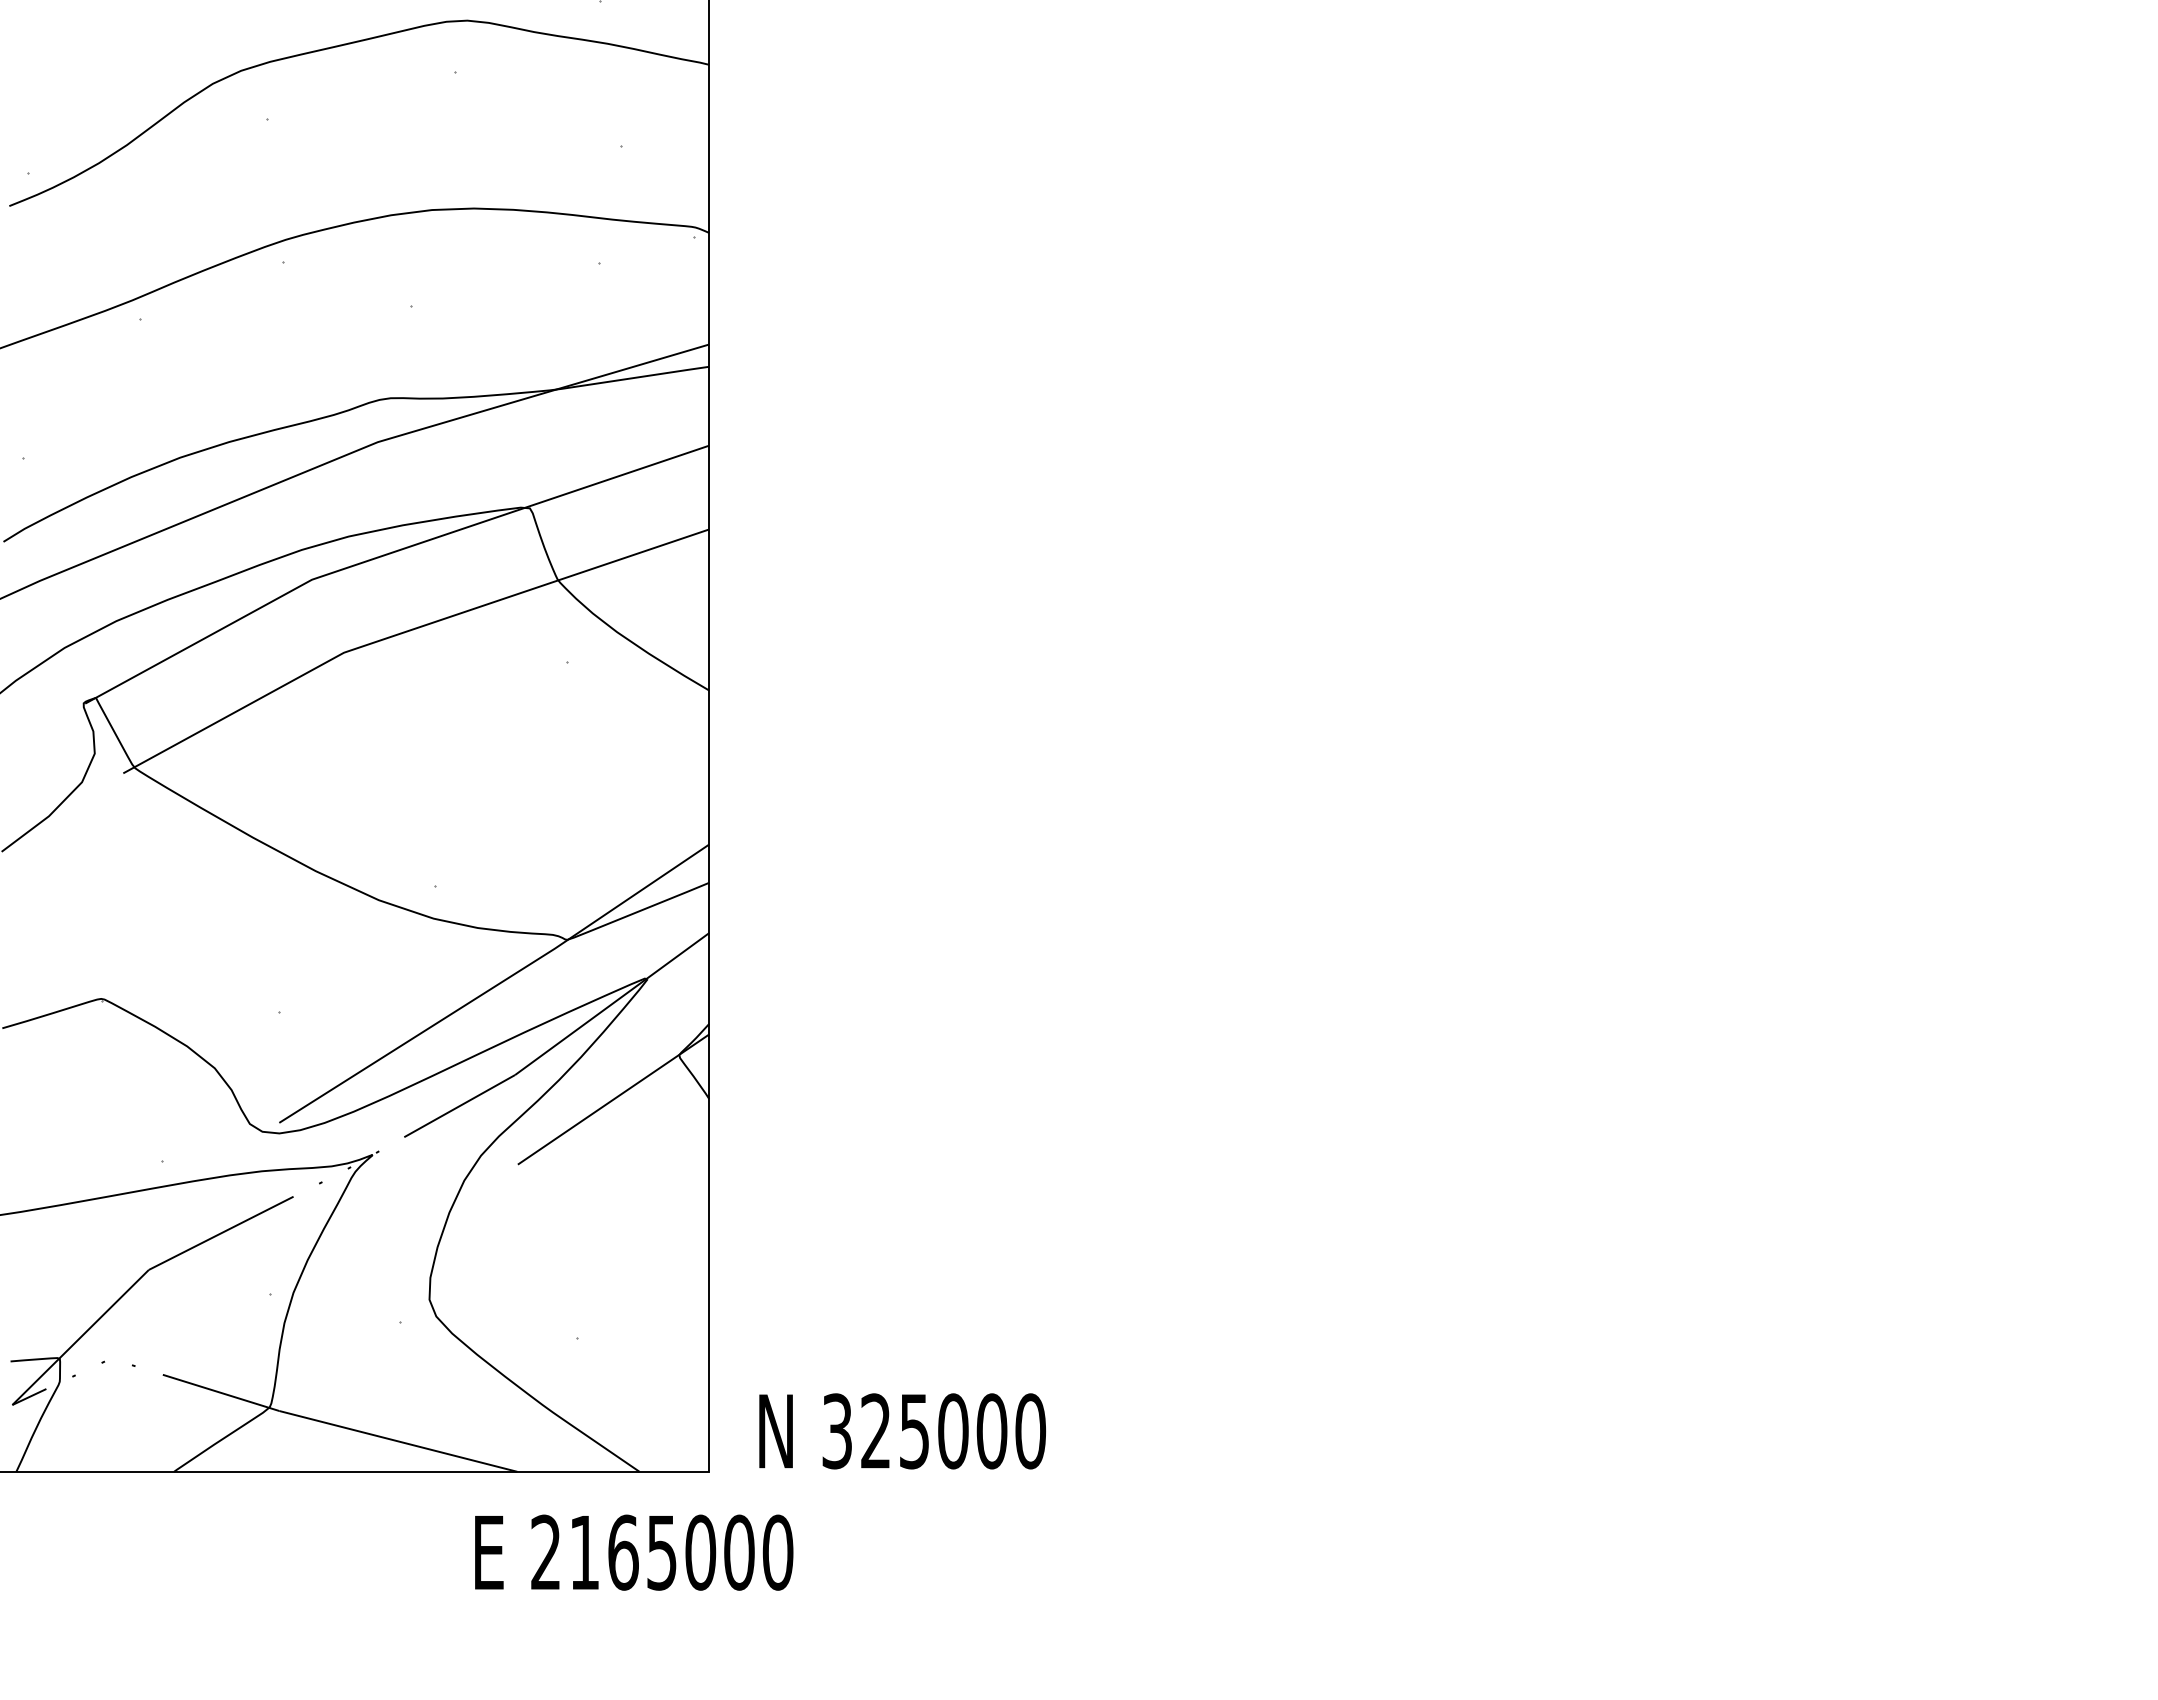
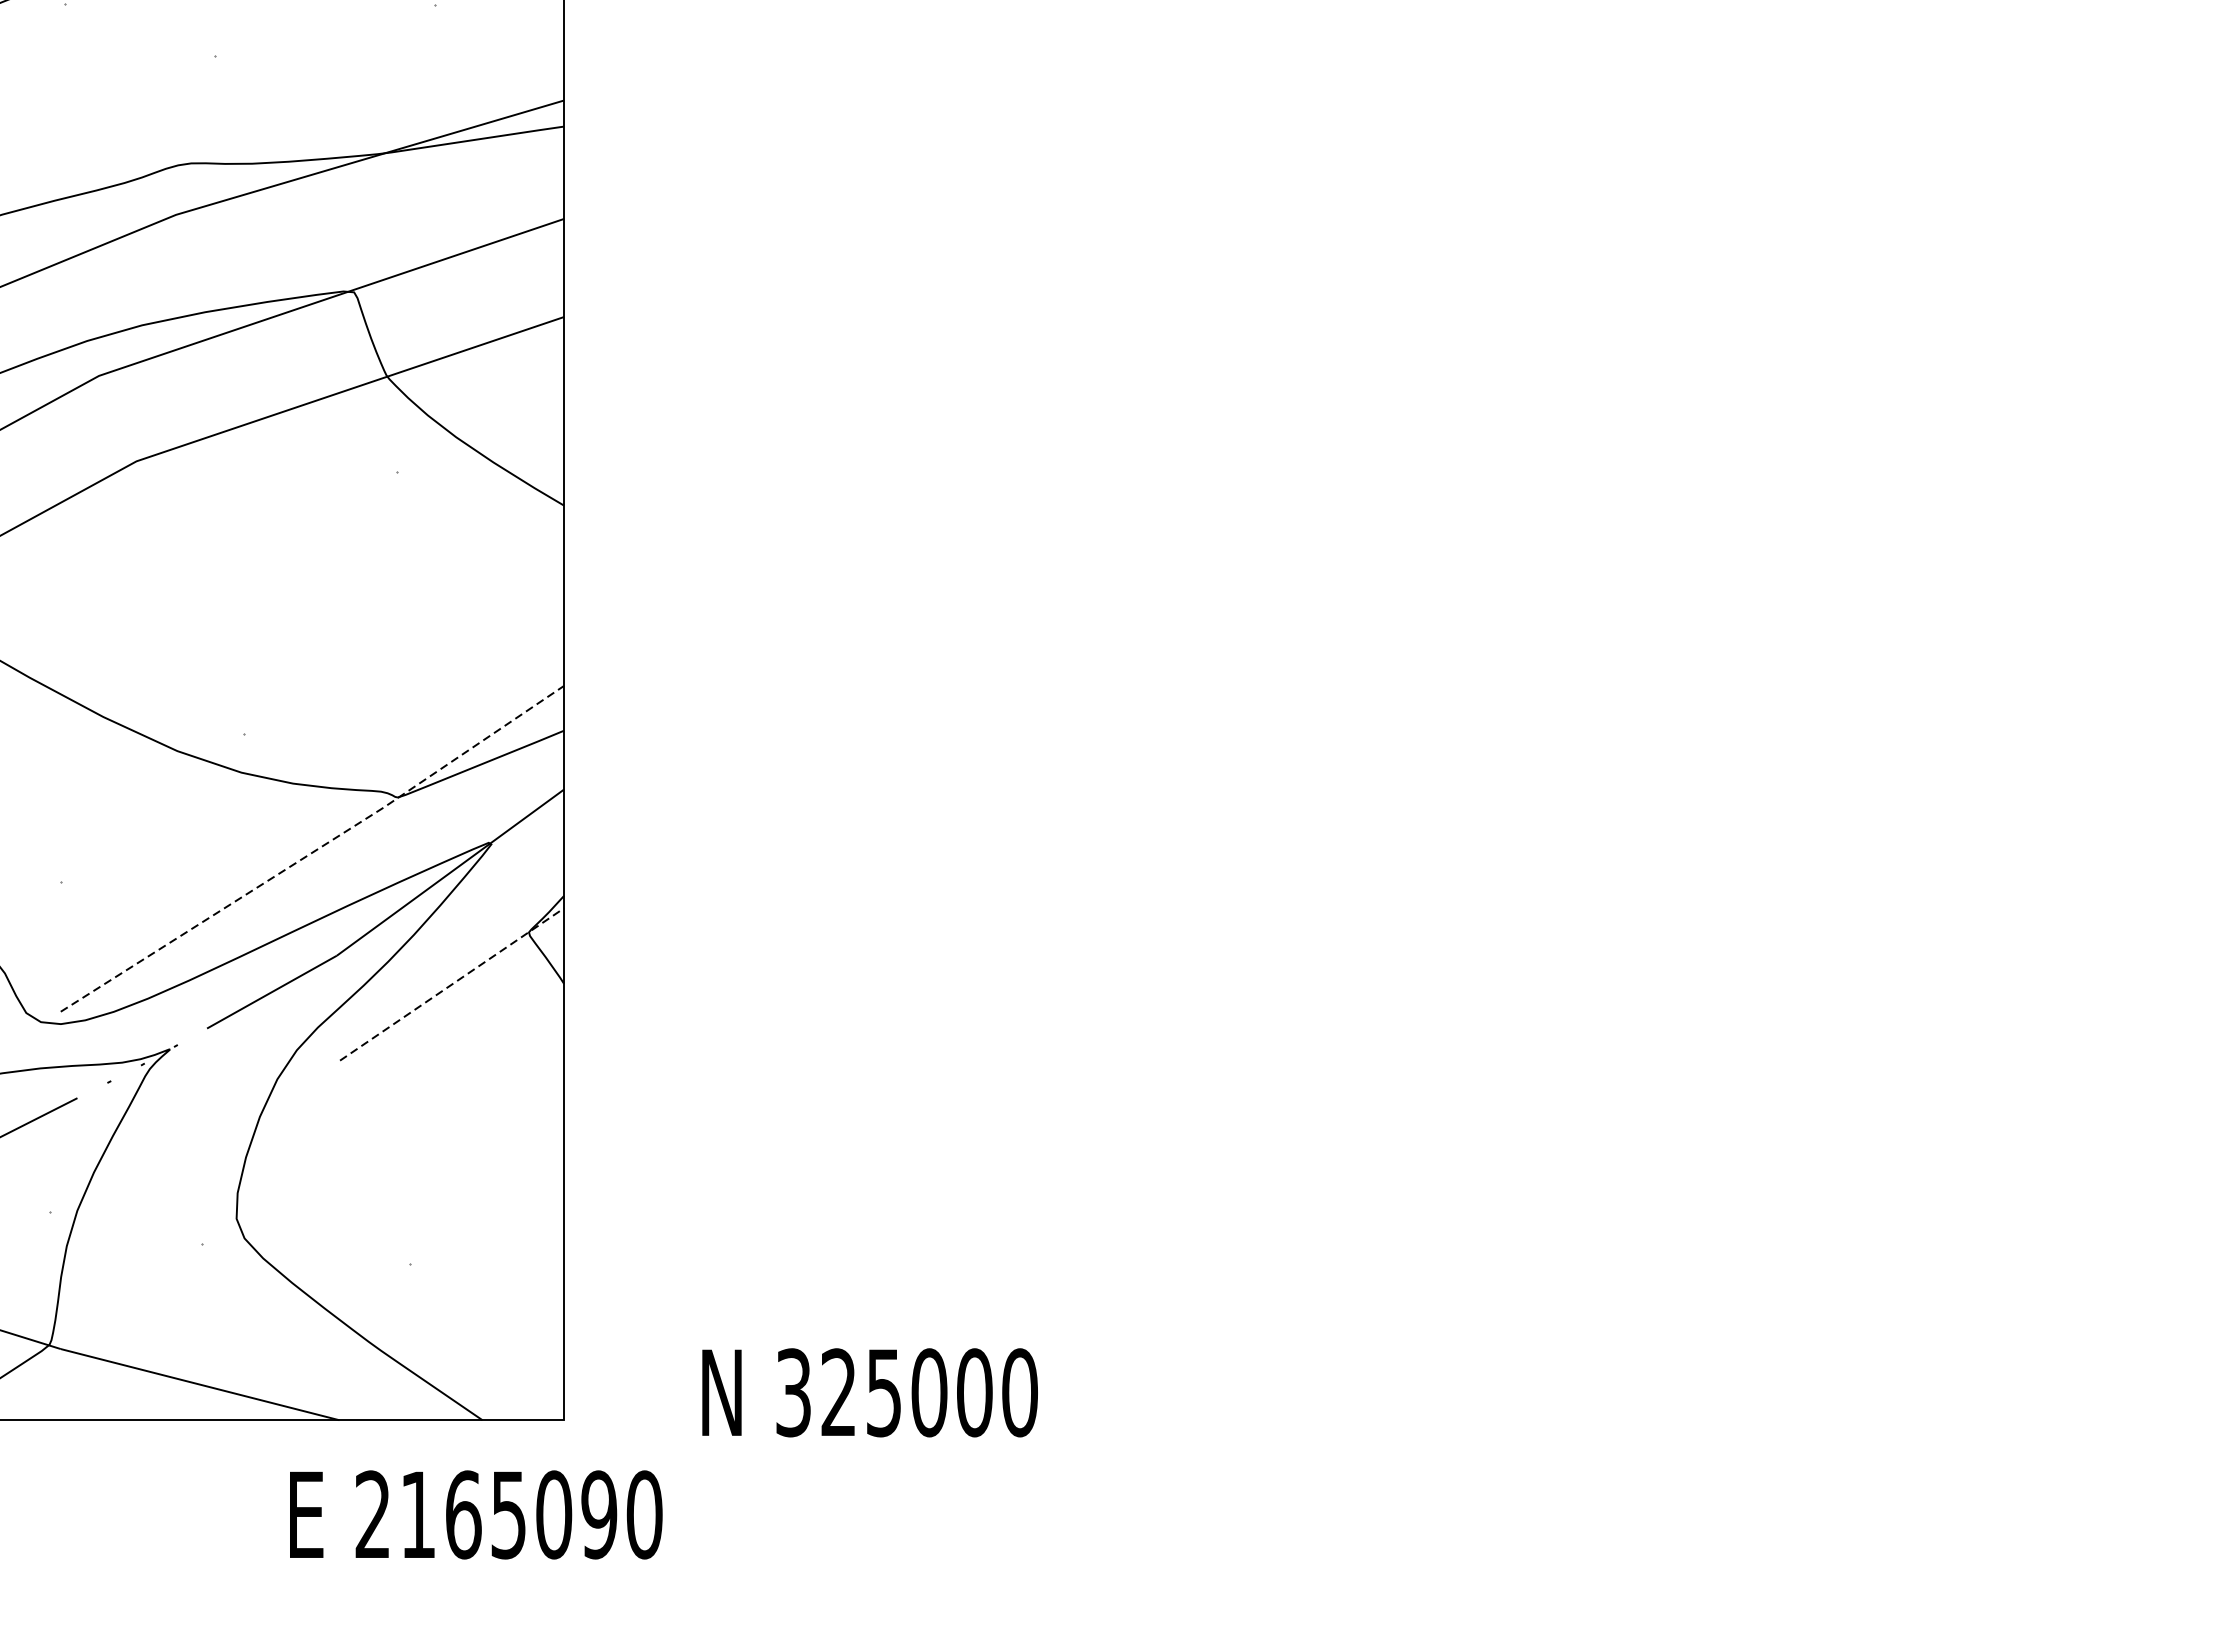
line: (496, 985) -> (315, 850), solid -> dashed
line: (613, 1099) -> (452, 984), solid -> dashed
text: (902, 1431) -> (869, 1392), moved
text: (739, 1552) -> (599, 1514), 2165000 -> 2165090

